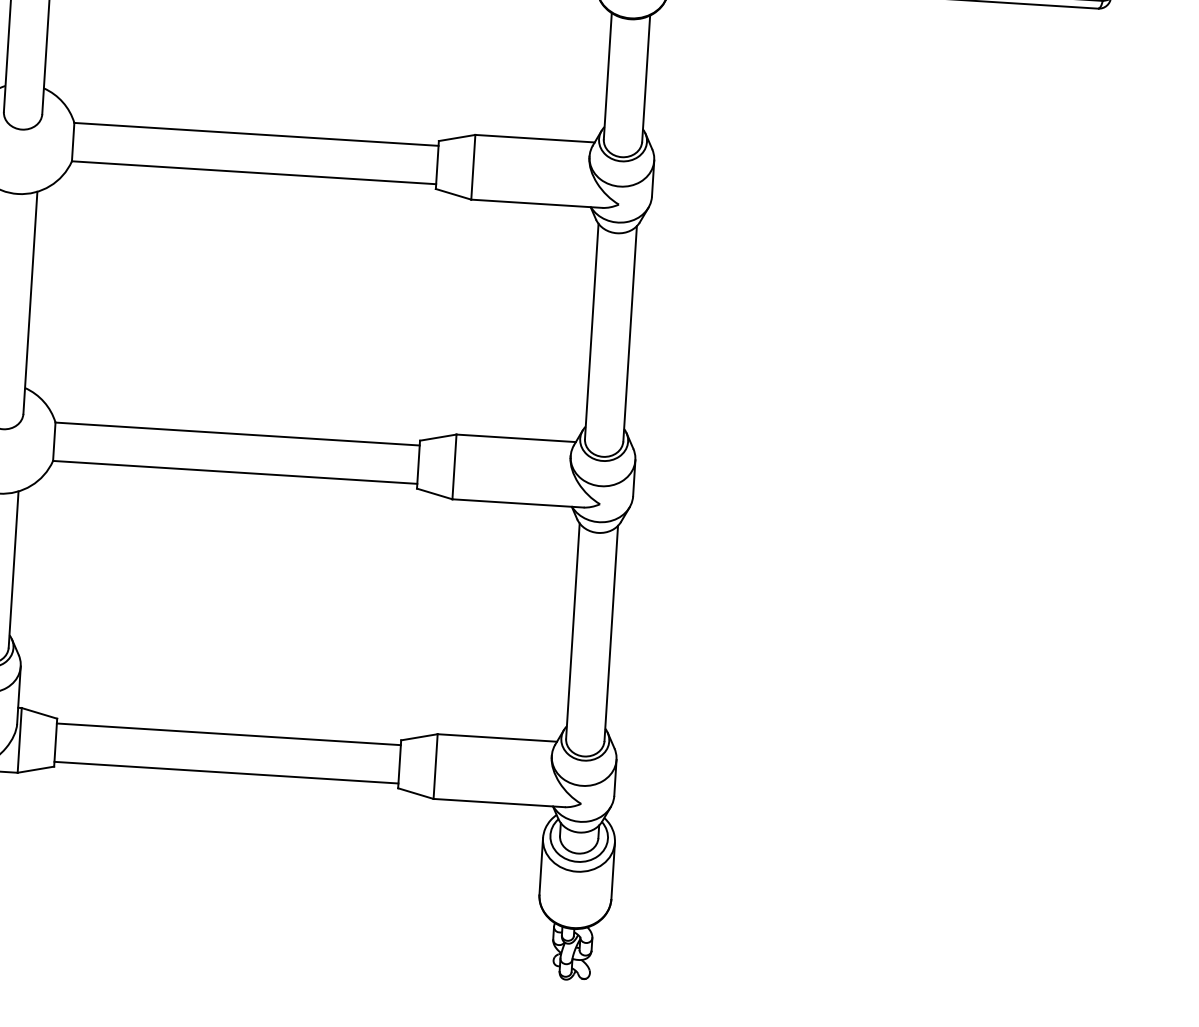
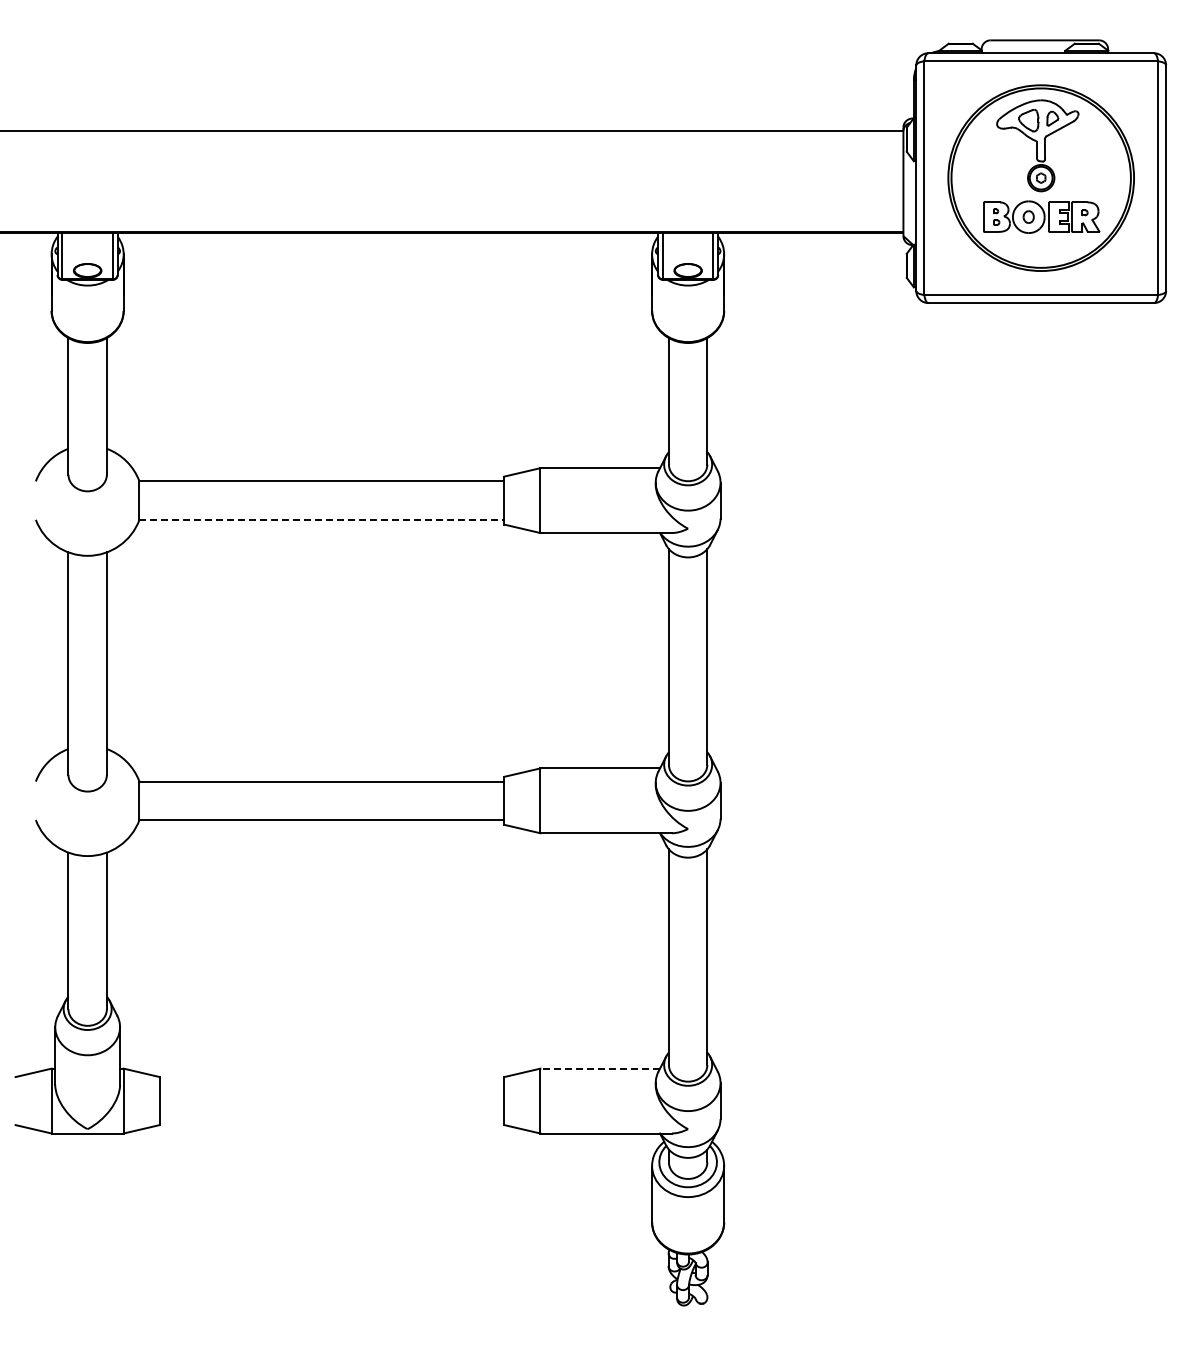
line: (254, 172) -> (322, 519), solid -> dashed
line: (228, 733) -> (331, 1081), removed
line: (497, 737) -> (600, 1068), solid -> dashed
line: (225, 772) -> (331, 1120), removed

